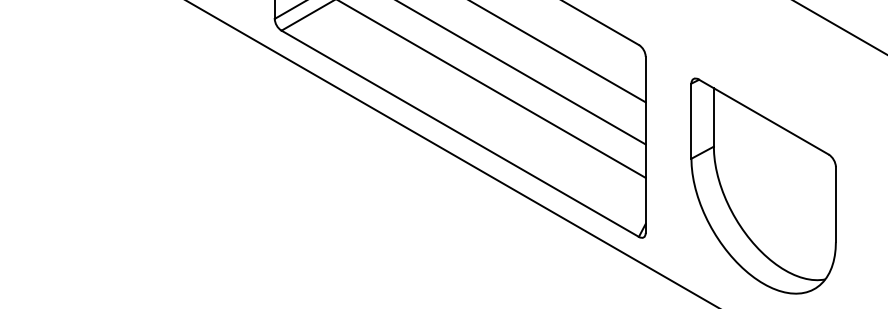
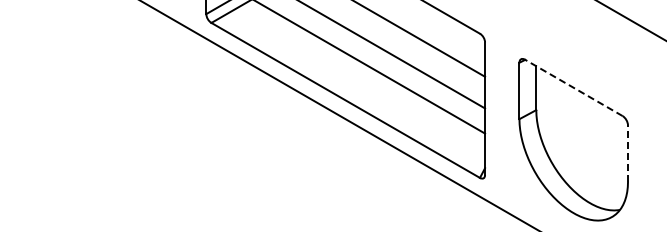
line: (763, 116) -> (573, 87), solid -> dashed
line: (836, 204) -> (628, 153), solid -> dashed

